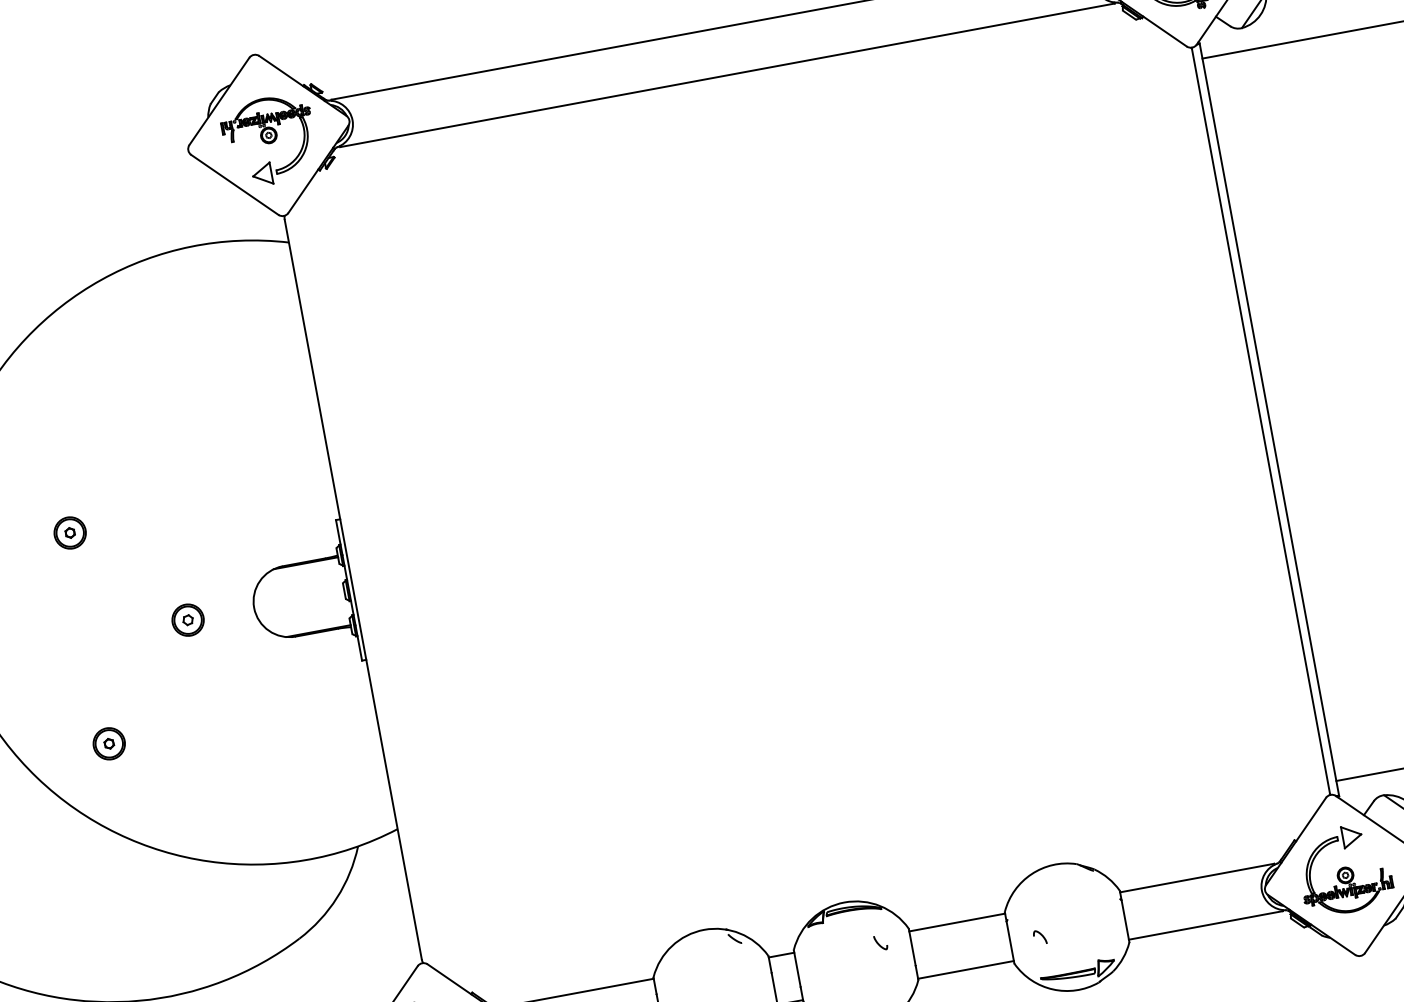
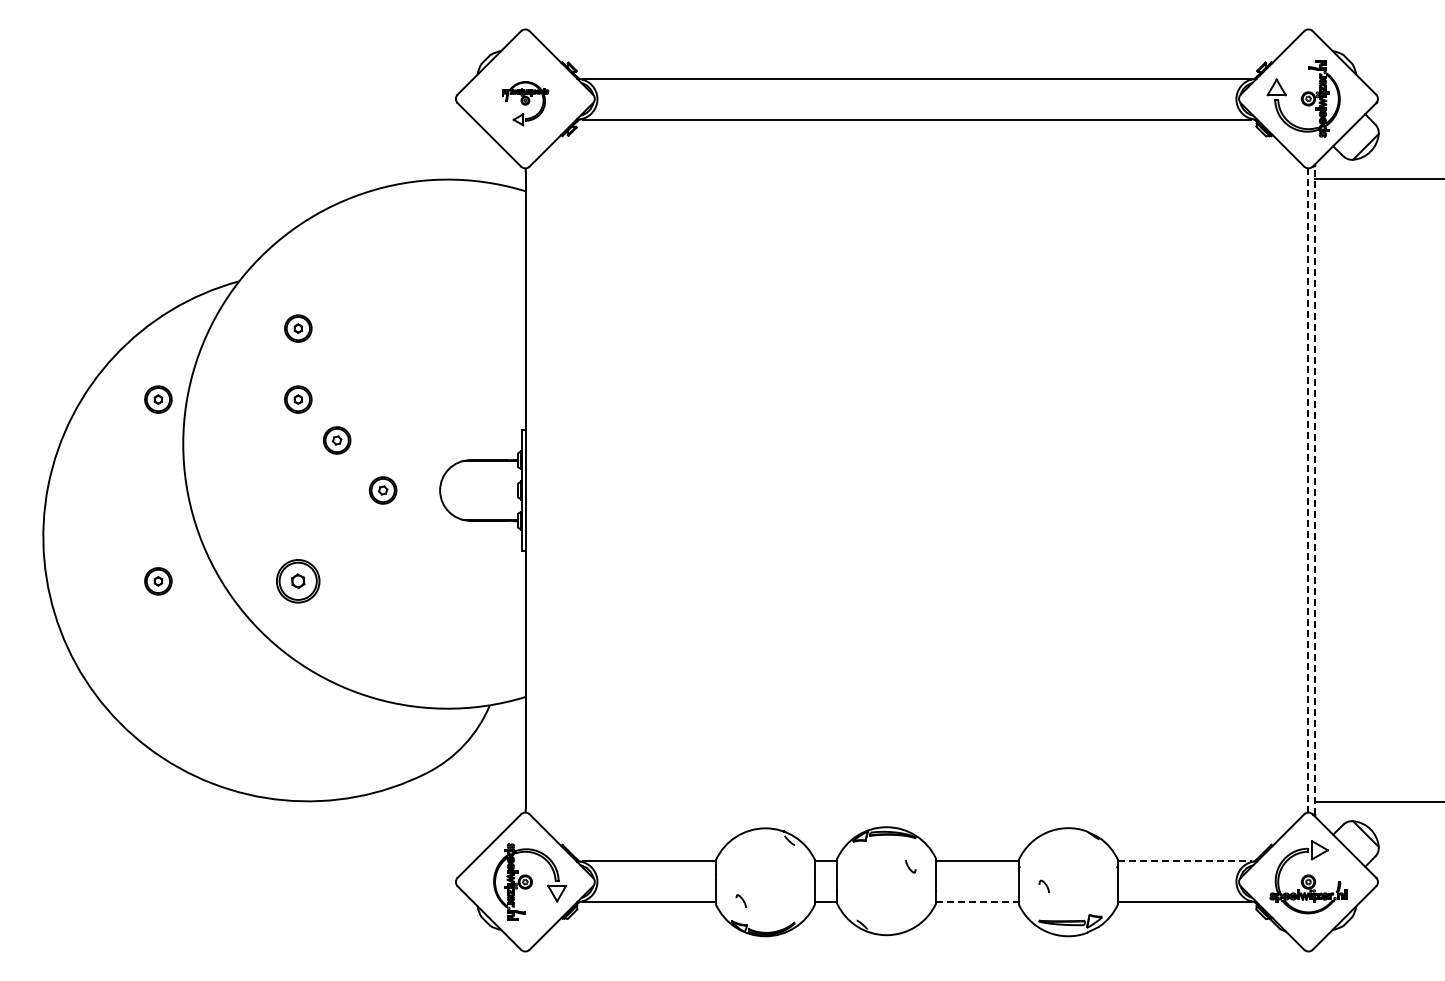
part: (270, 140) -> (525, 103), size x0.6
line: (1269, 419) -> (1315, 490), solid -> dashed
line: (1261, 422) -> (1308, 491), solid -> dashed
part: (55, 450) -> (298, 328), added
part: (124, 572) -> (337, 440), added
part: (109, 743) -> (298, 581), size x1.6
line: (1197, 878) -> (1184, 861), solid -> dashed
line: (967, 970) -> (978, 902), solid -> dashed

